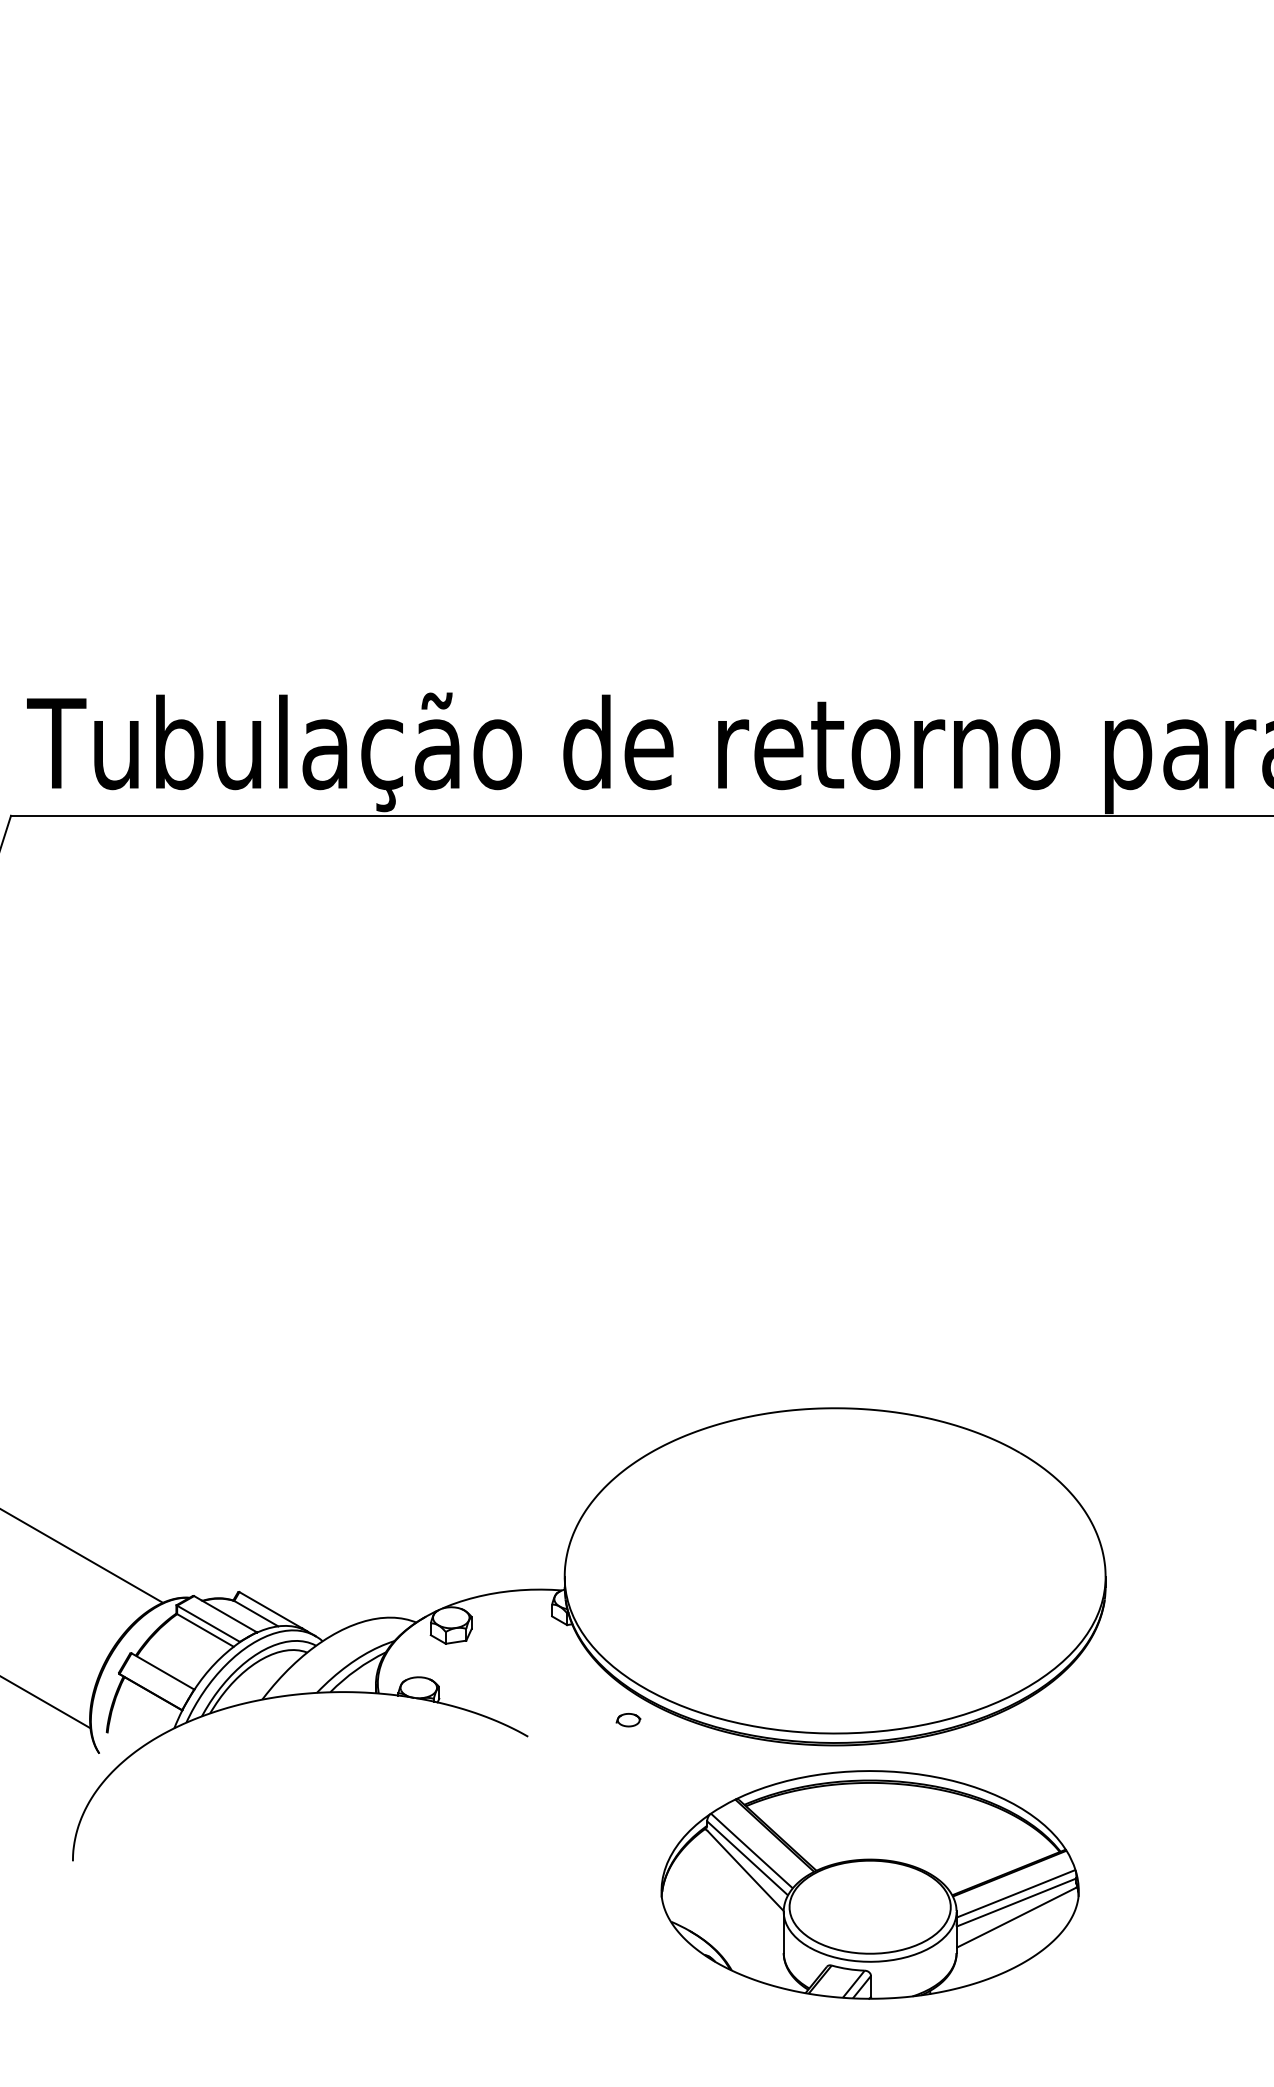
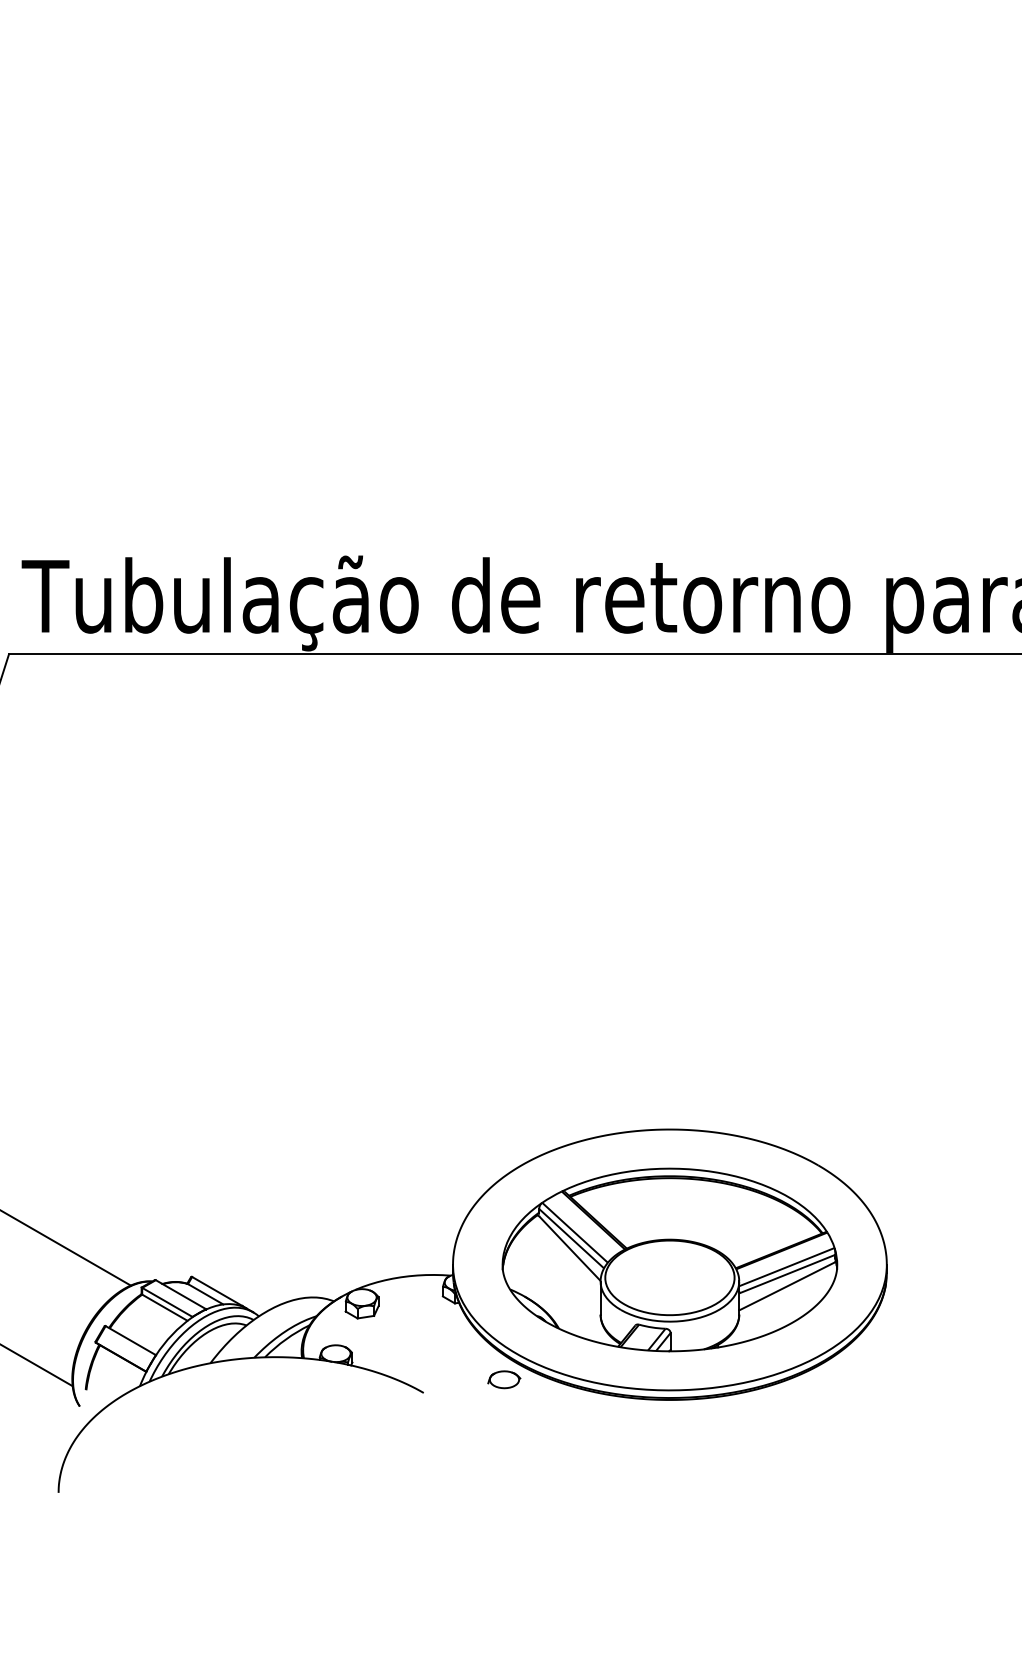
part: (628, 1719) -> (504, 1379), size x1.67
part: (869, 1884) -> (669, 1259), moved

